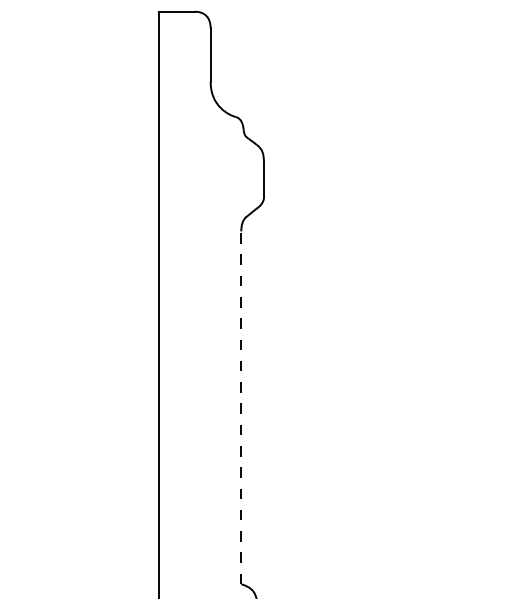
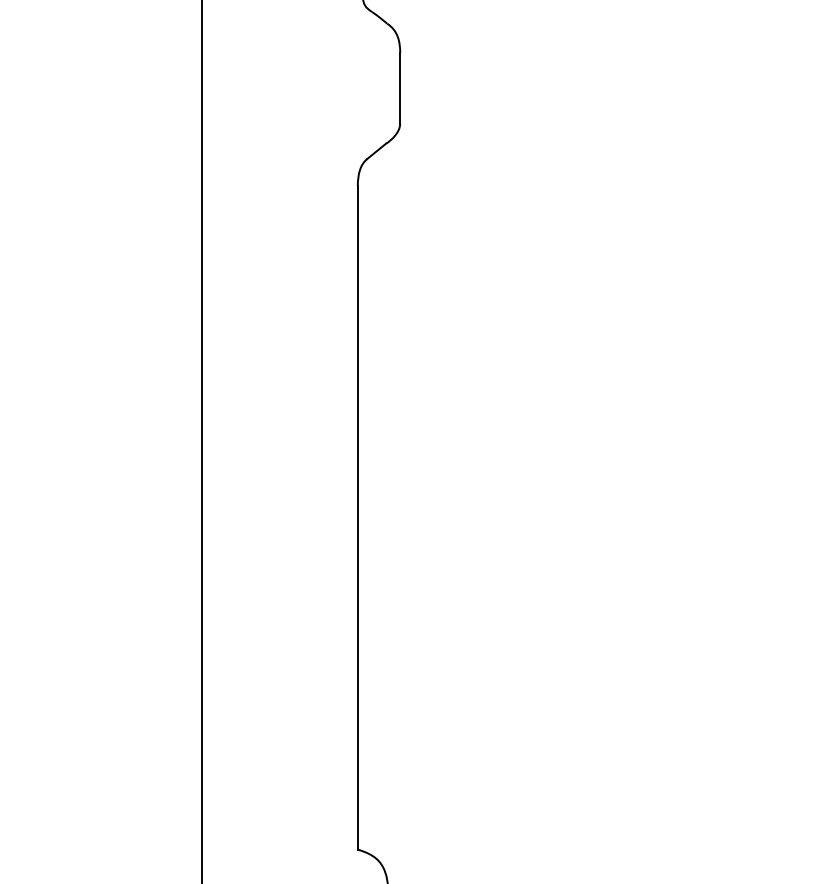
line: (241, 407) -> (358, 517), dashed -> solid

